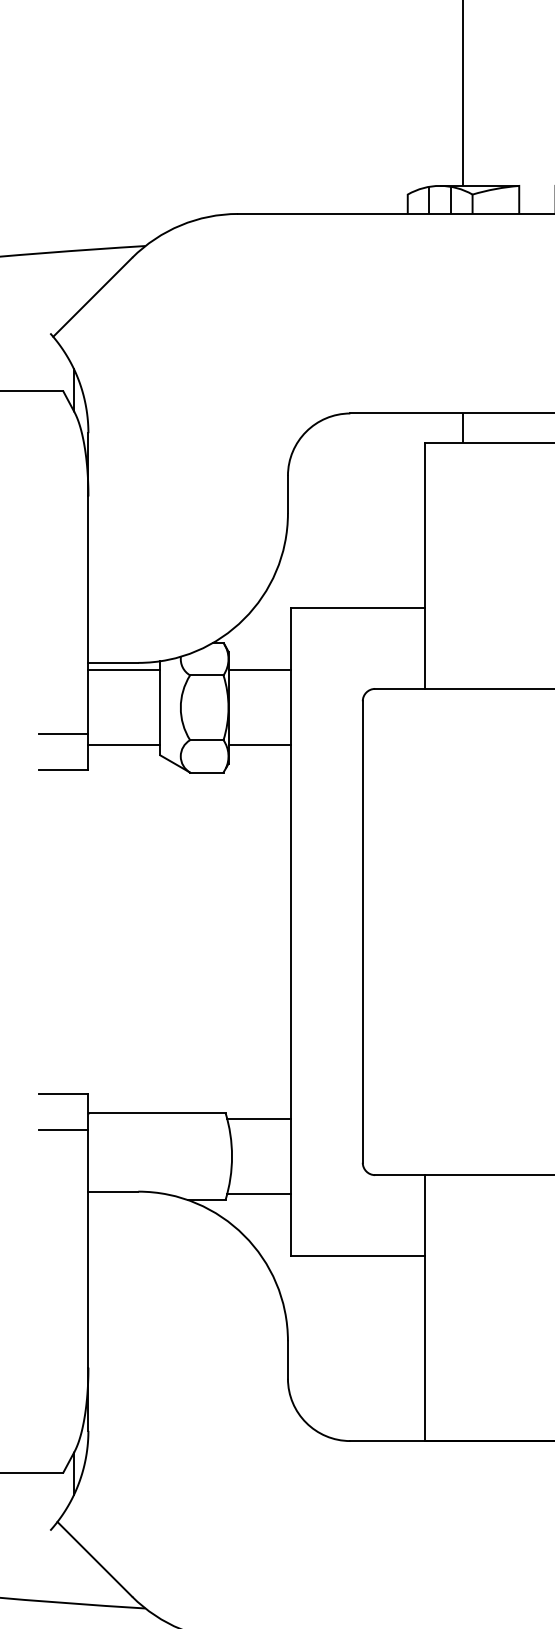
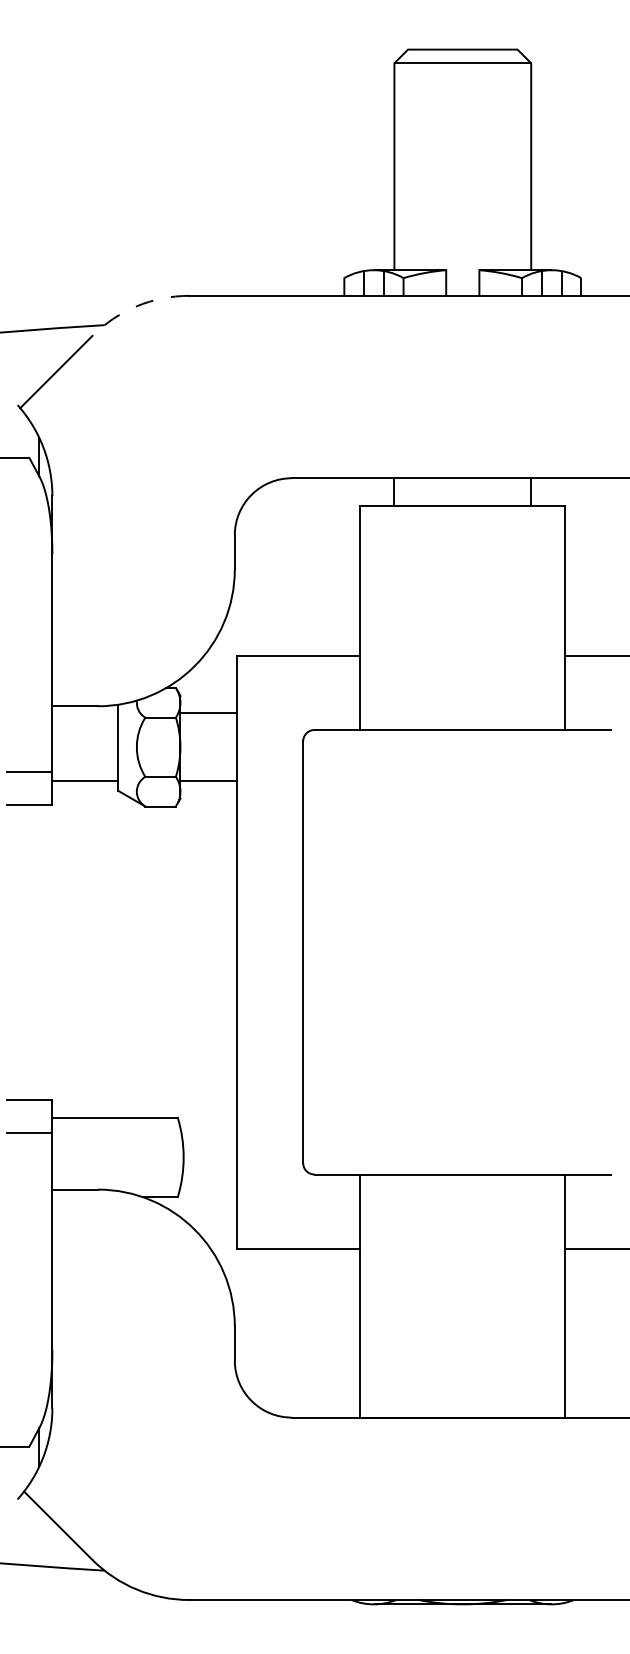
arc: (180, 225) -> (136, 306), solid -> dashed
line: (124, 670) -> (85, 713), removed
line: (259, 1119) -> (208, 1123), removed
line: (259, 1193) -> (208, 1191), removed

